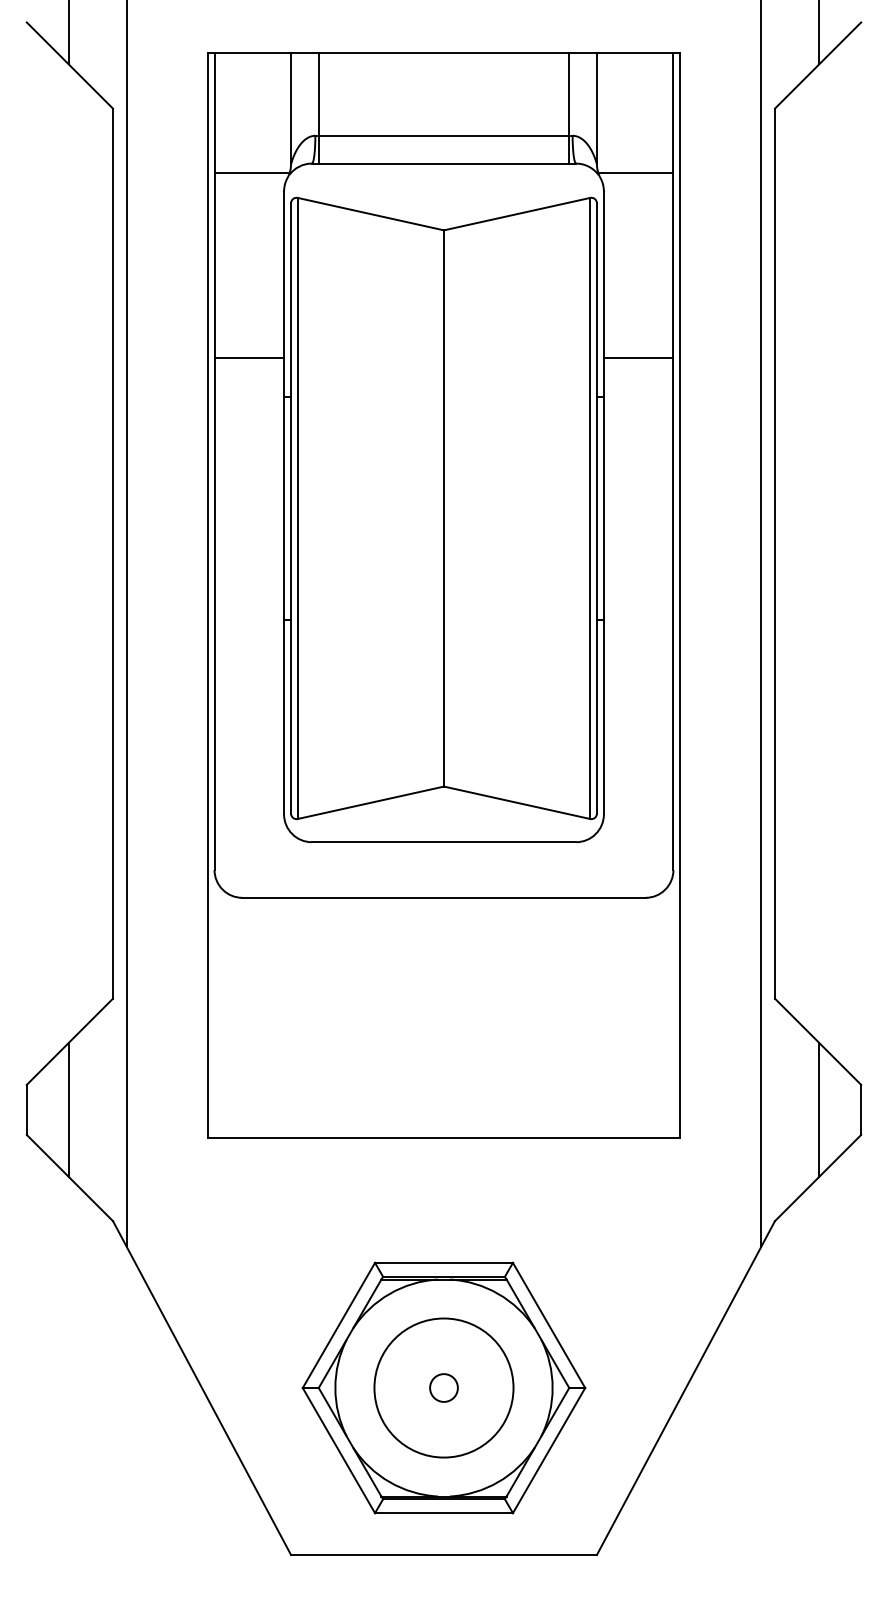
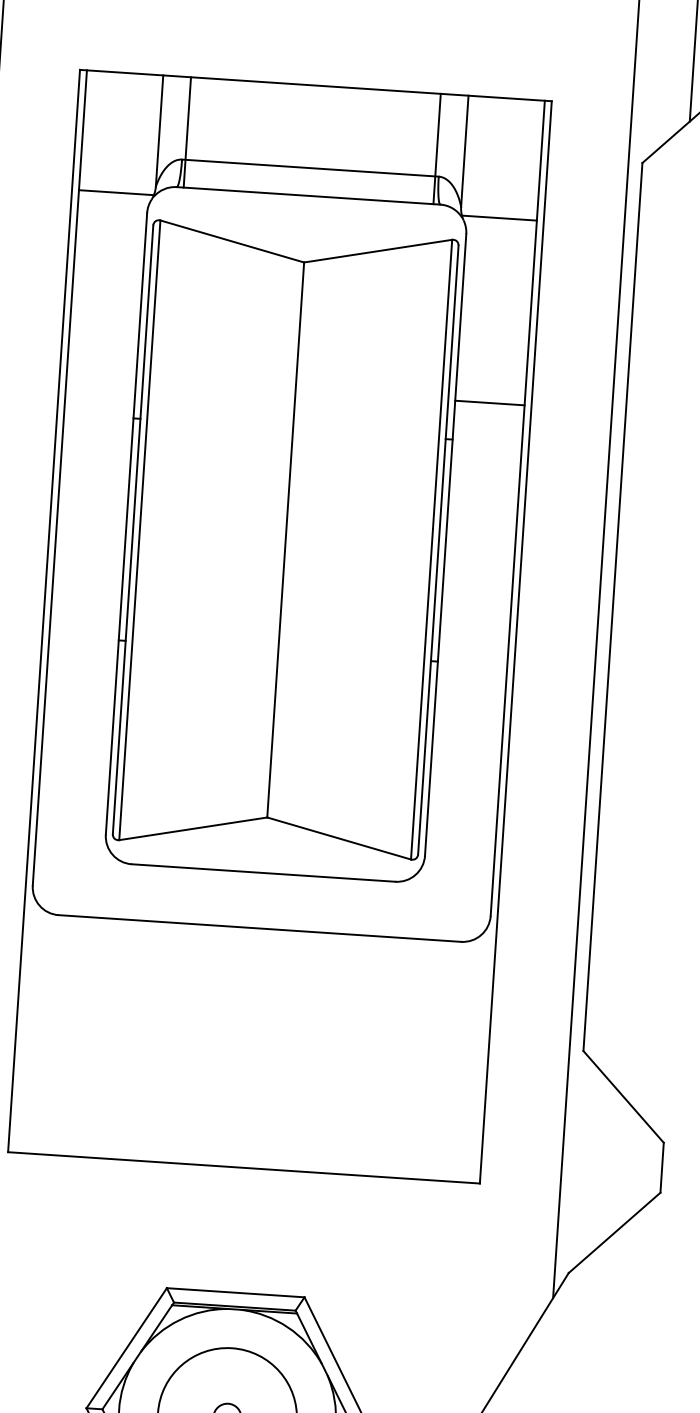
line: (249, 358) -> (101, 377), removed
line: (819, 1109) -> (620, 1164), removed

